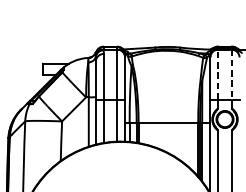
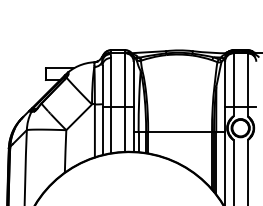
line: (218, 74) -> (233, 80), dashed -> solid
line: (231, 74) -> (247, 80), dashed -> solid

